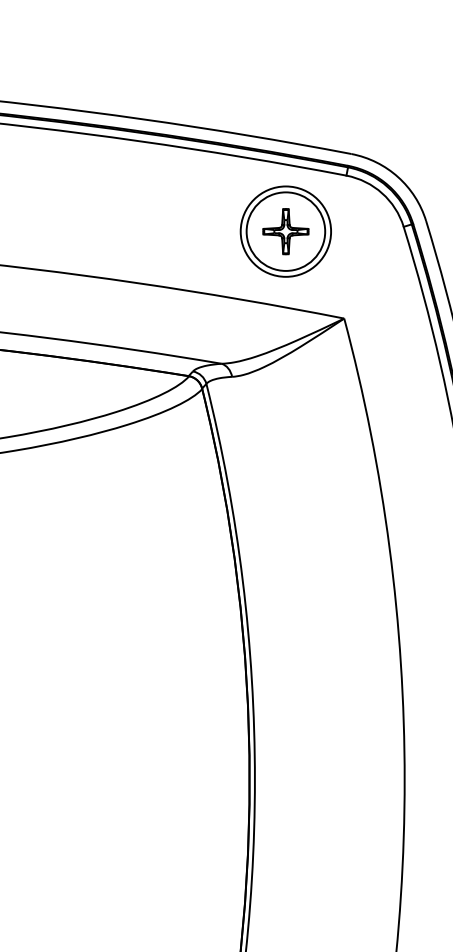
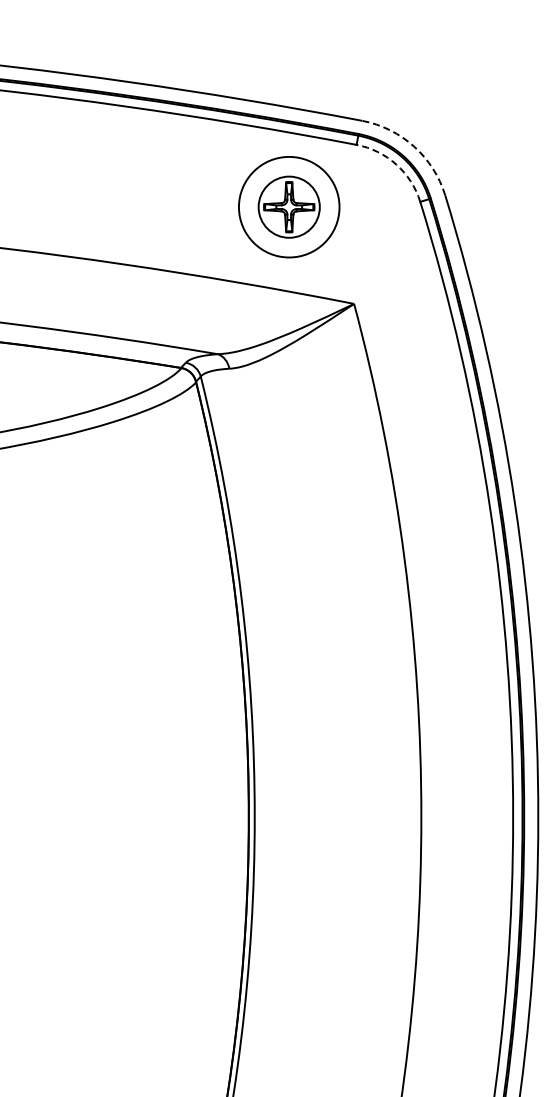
arc: (398, 177) -> (414, 146), solid -> dashed
arc: (382, 193) -> (396, 164), solid -> dashed
circle: (285, 231) -> (288, 206), size x0.7

